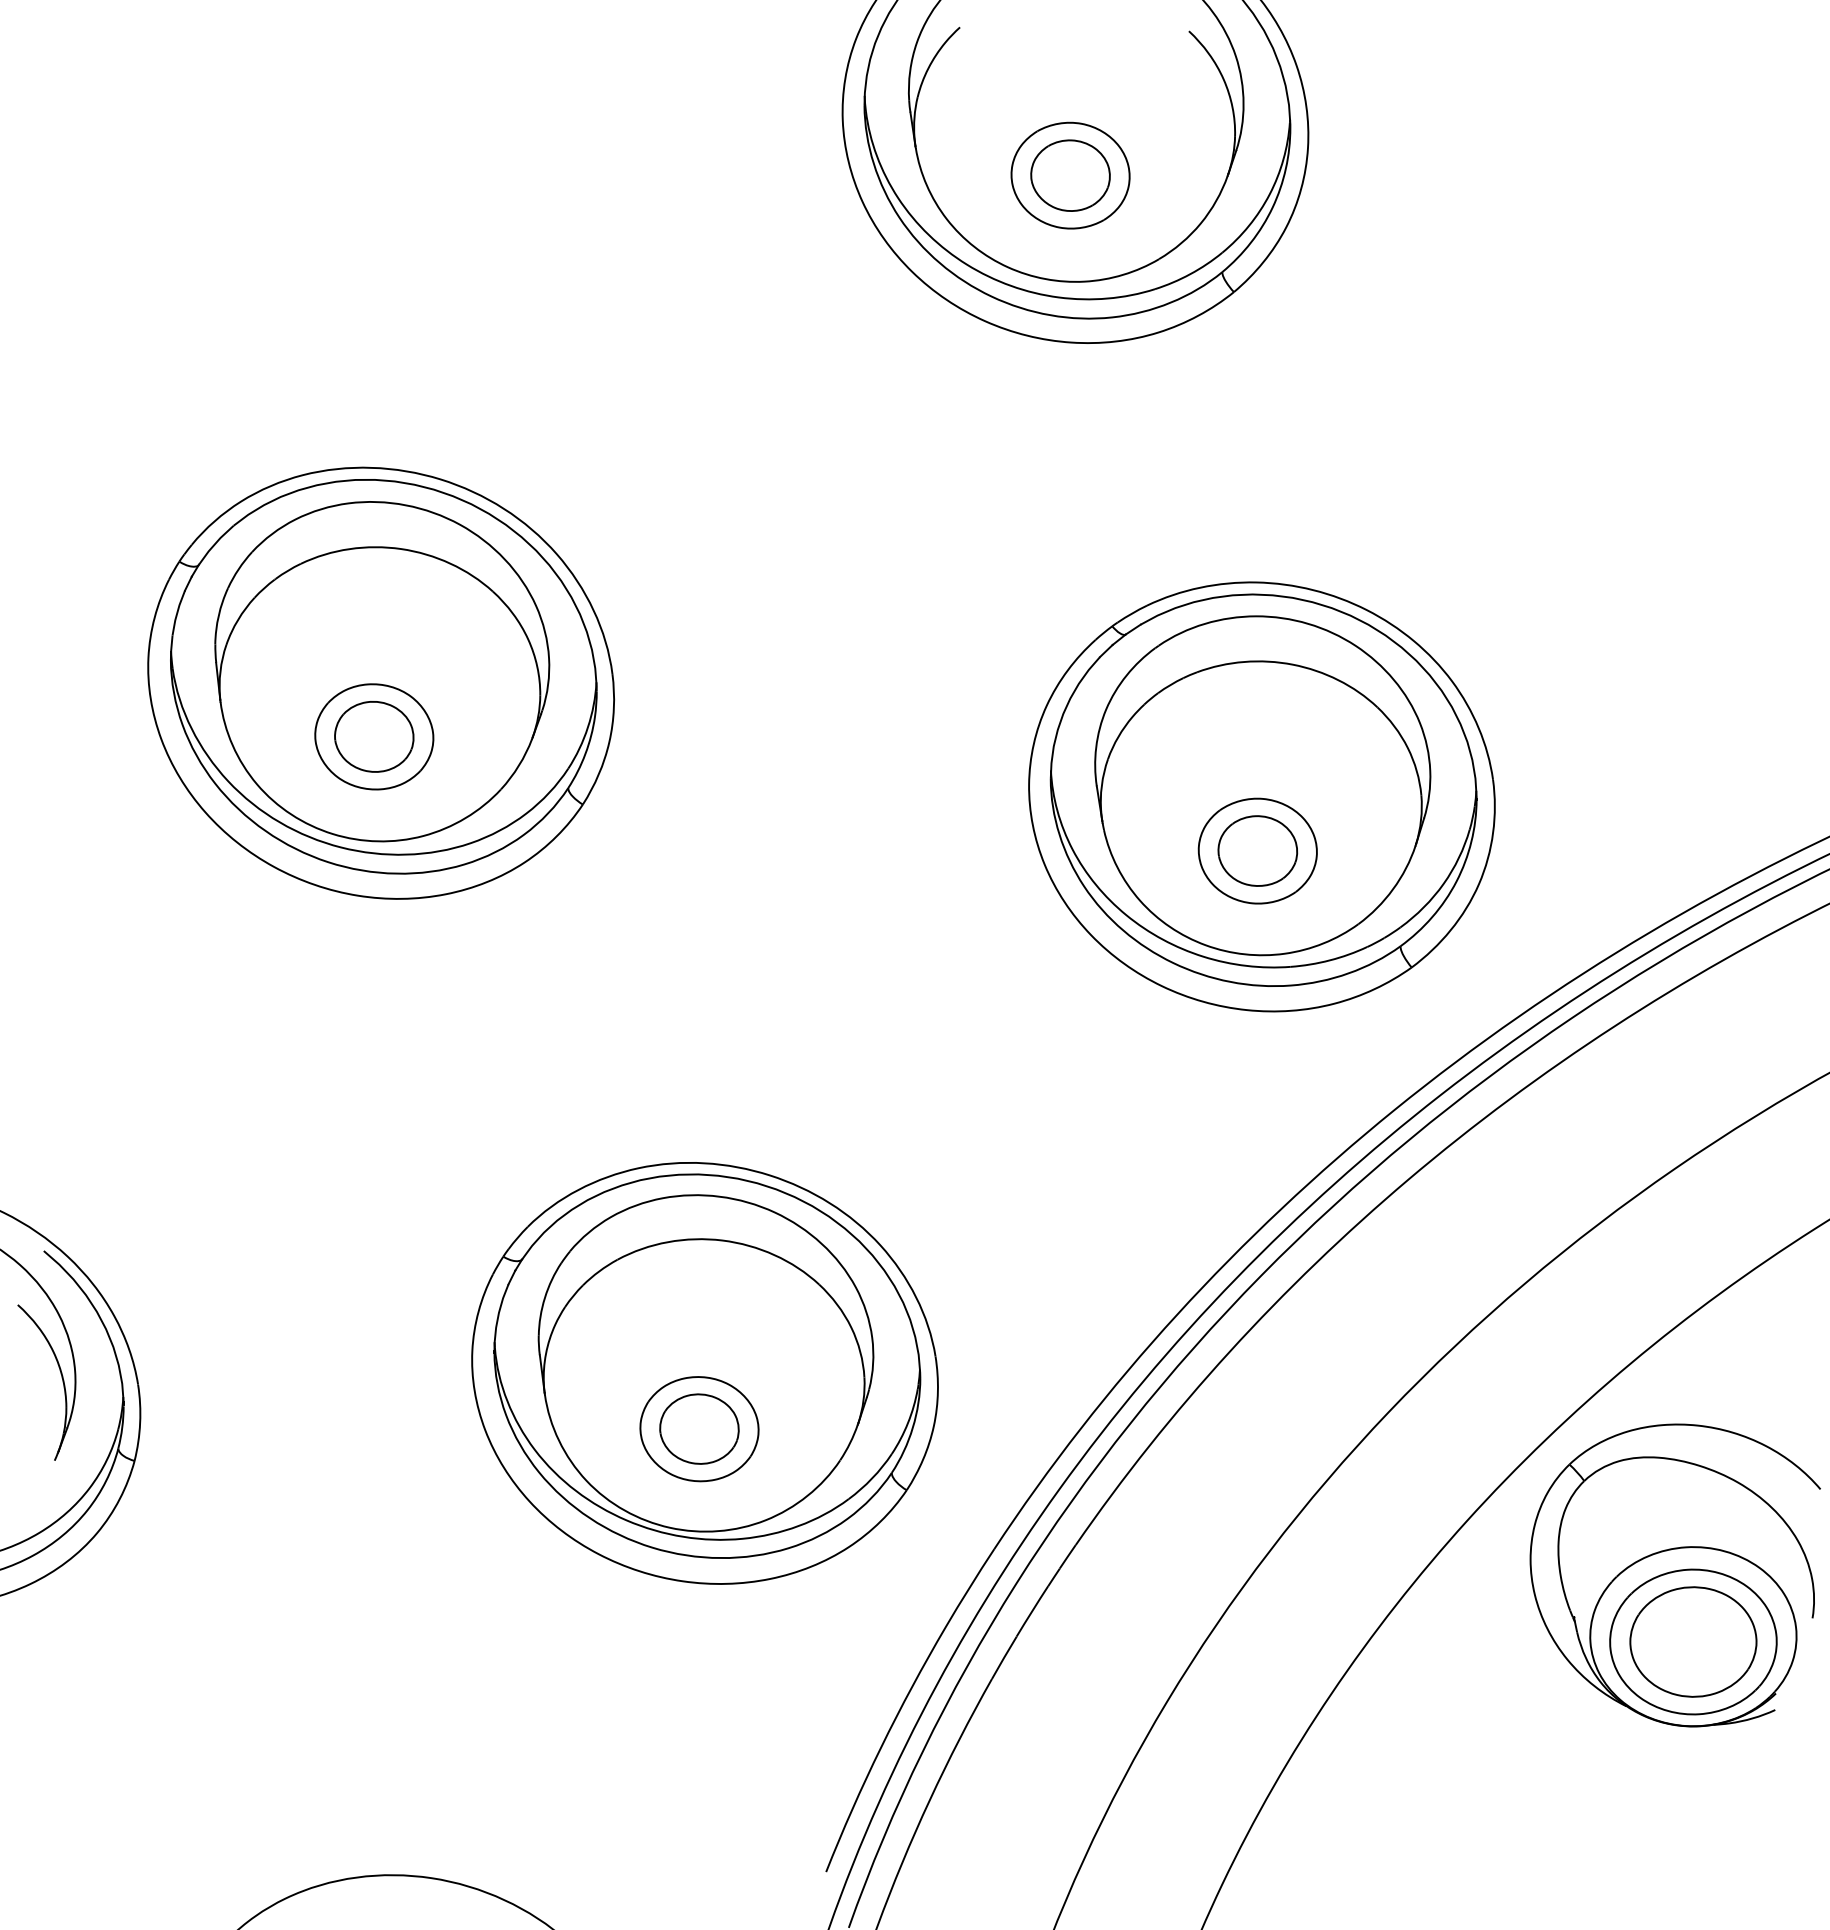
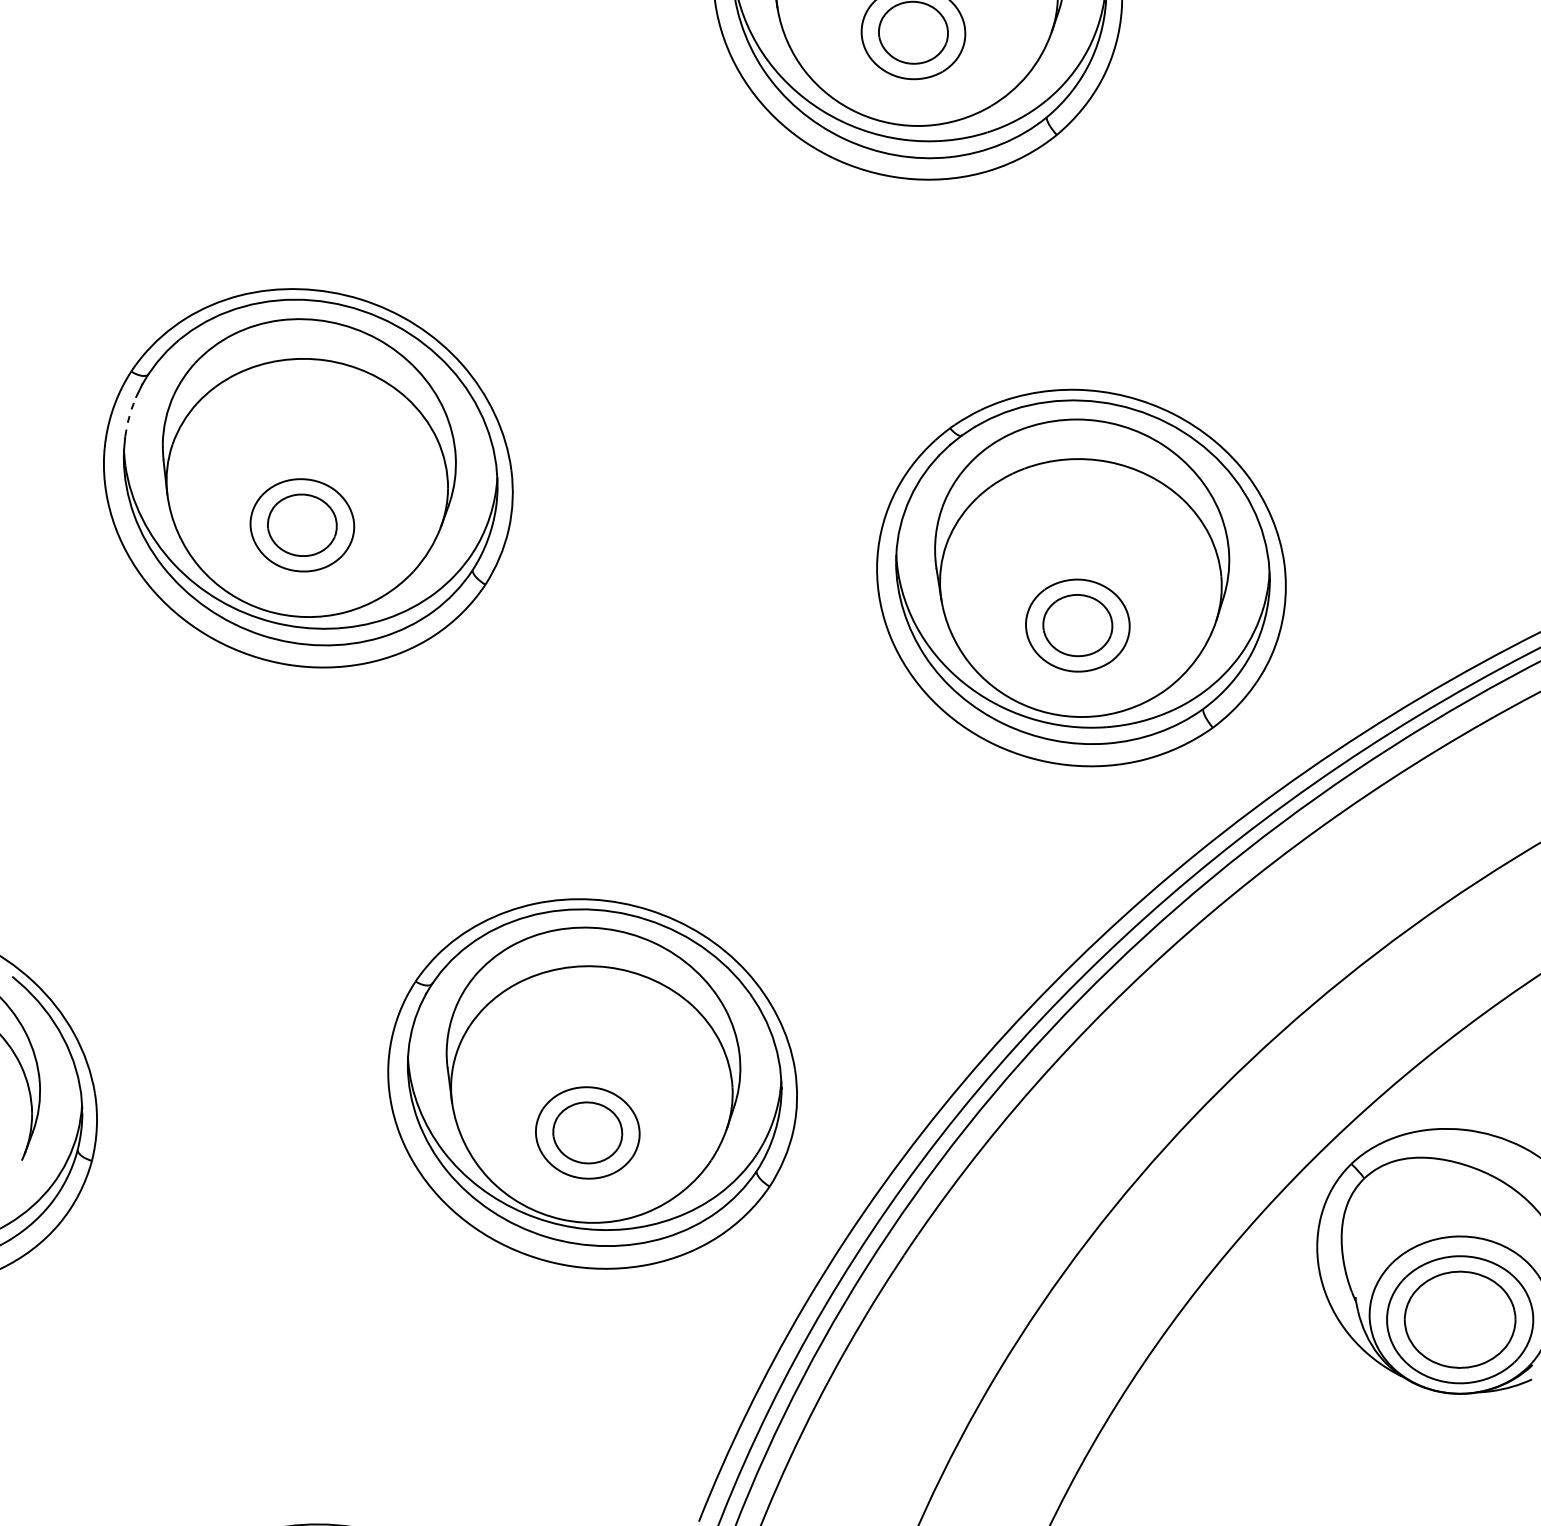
line: (177, 612) -> (129, 416), solid -> dashed

